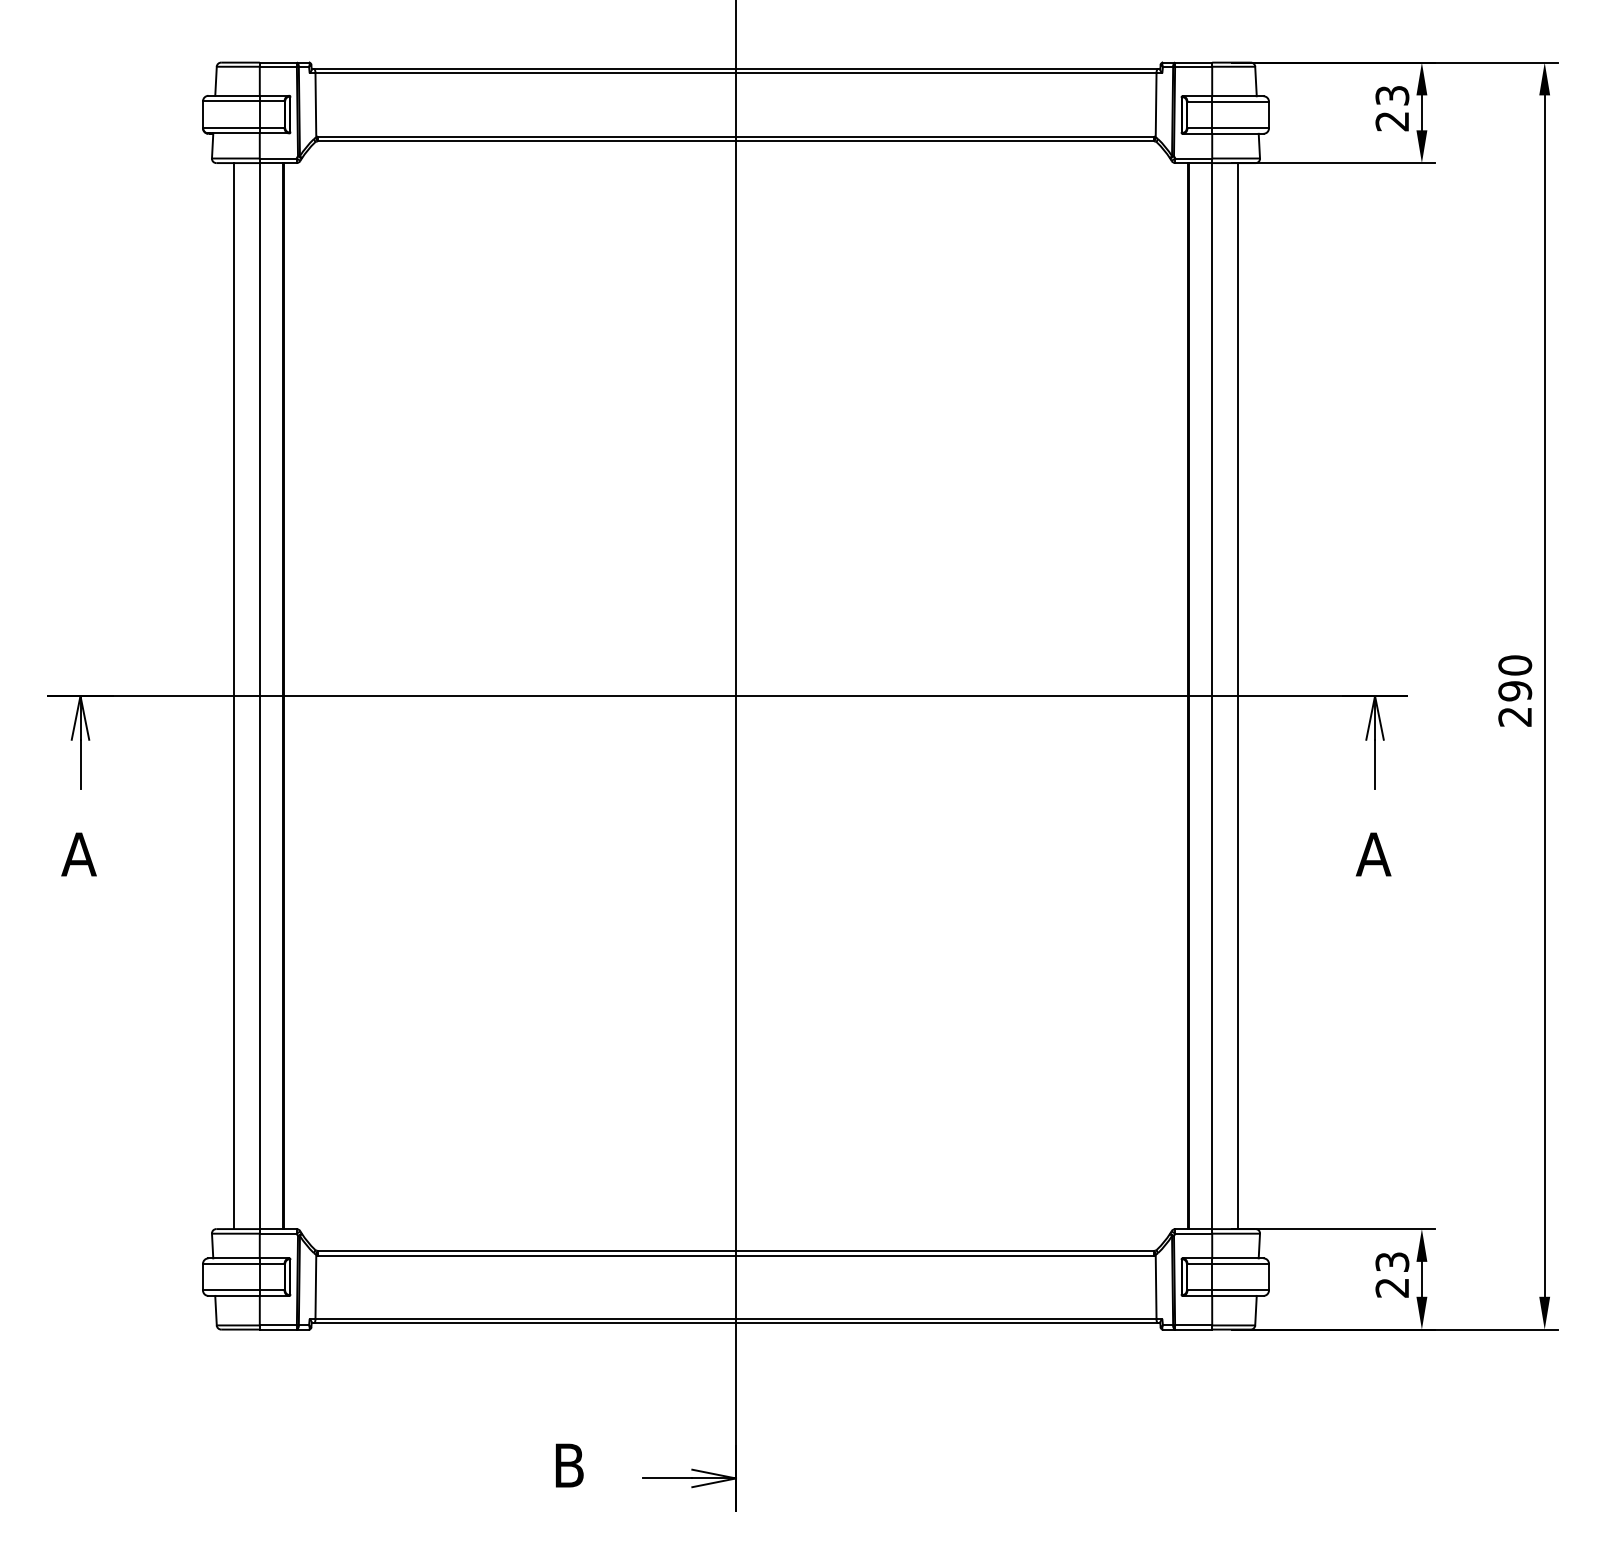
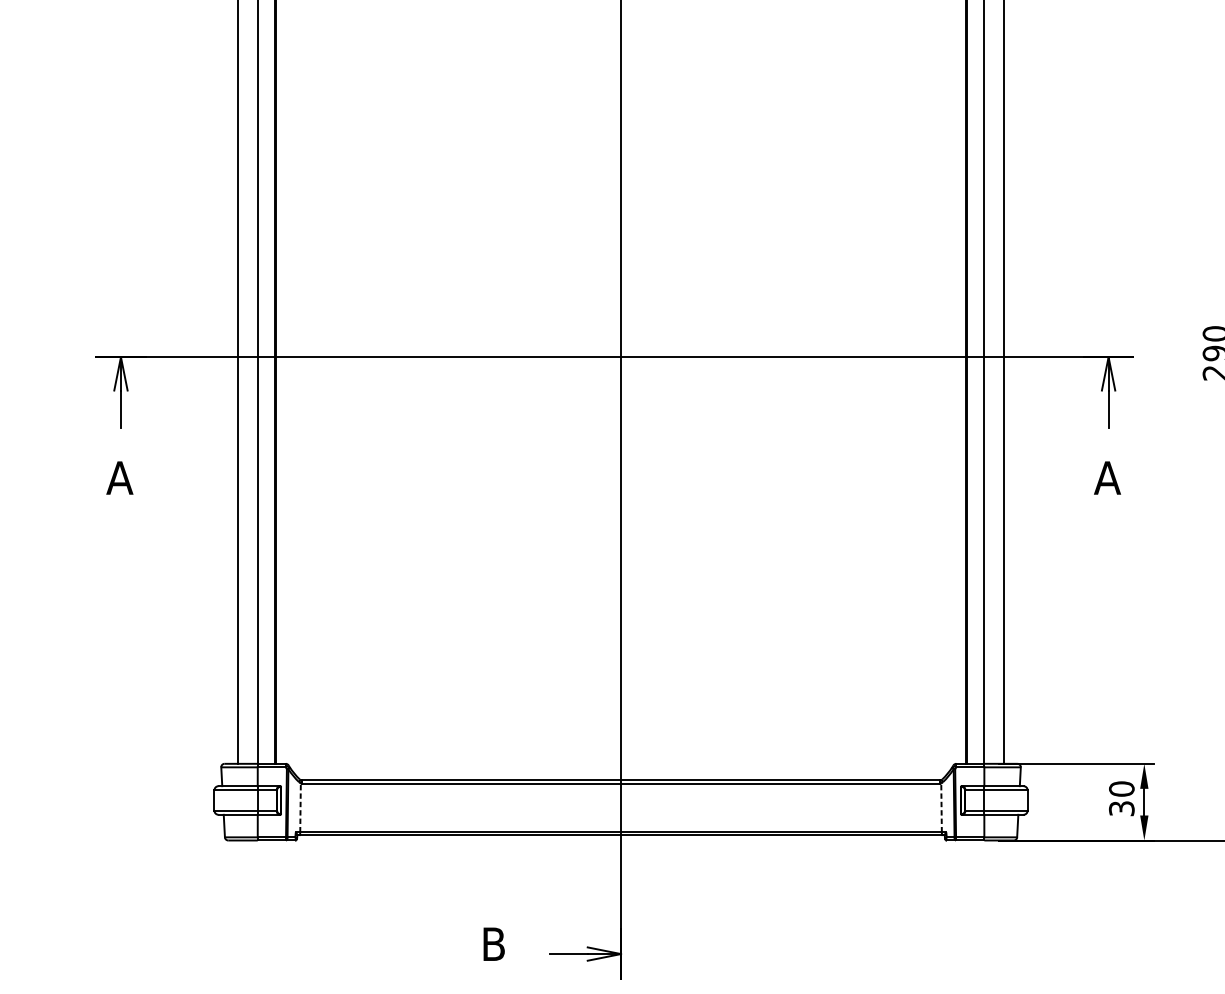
text: (1392, 1274) -> (1121, 798), 23 -> 30
line: (315, 1287) -> (300, 808), solid -> dashed
line: (1156, 1287) -> (941, 808), solid -> dashed

